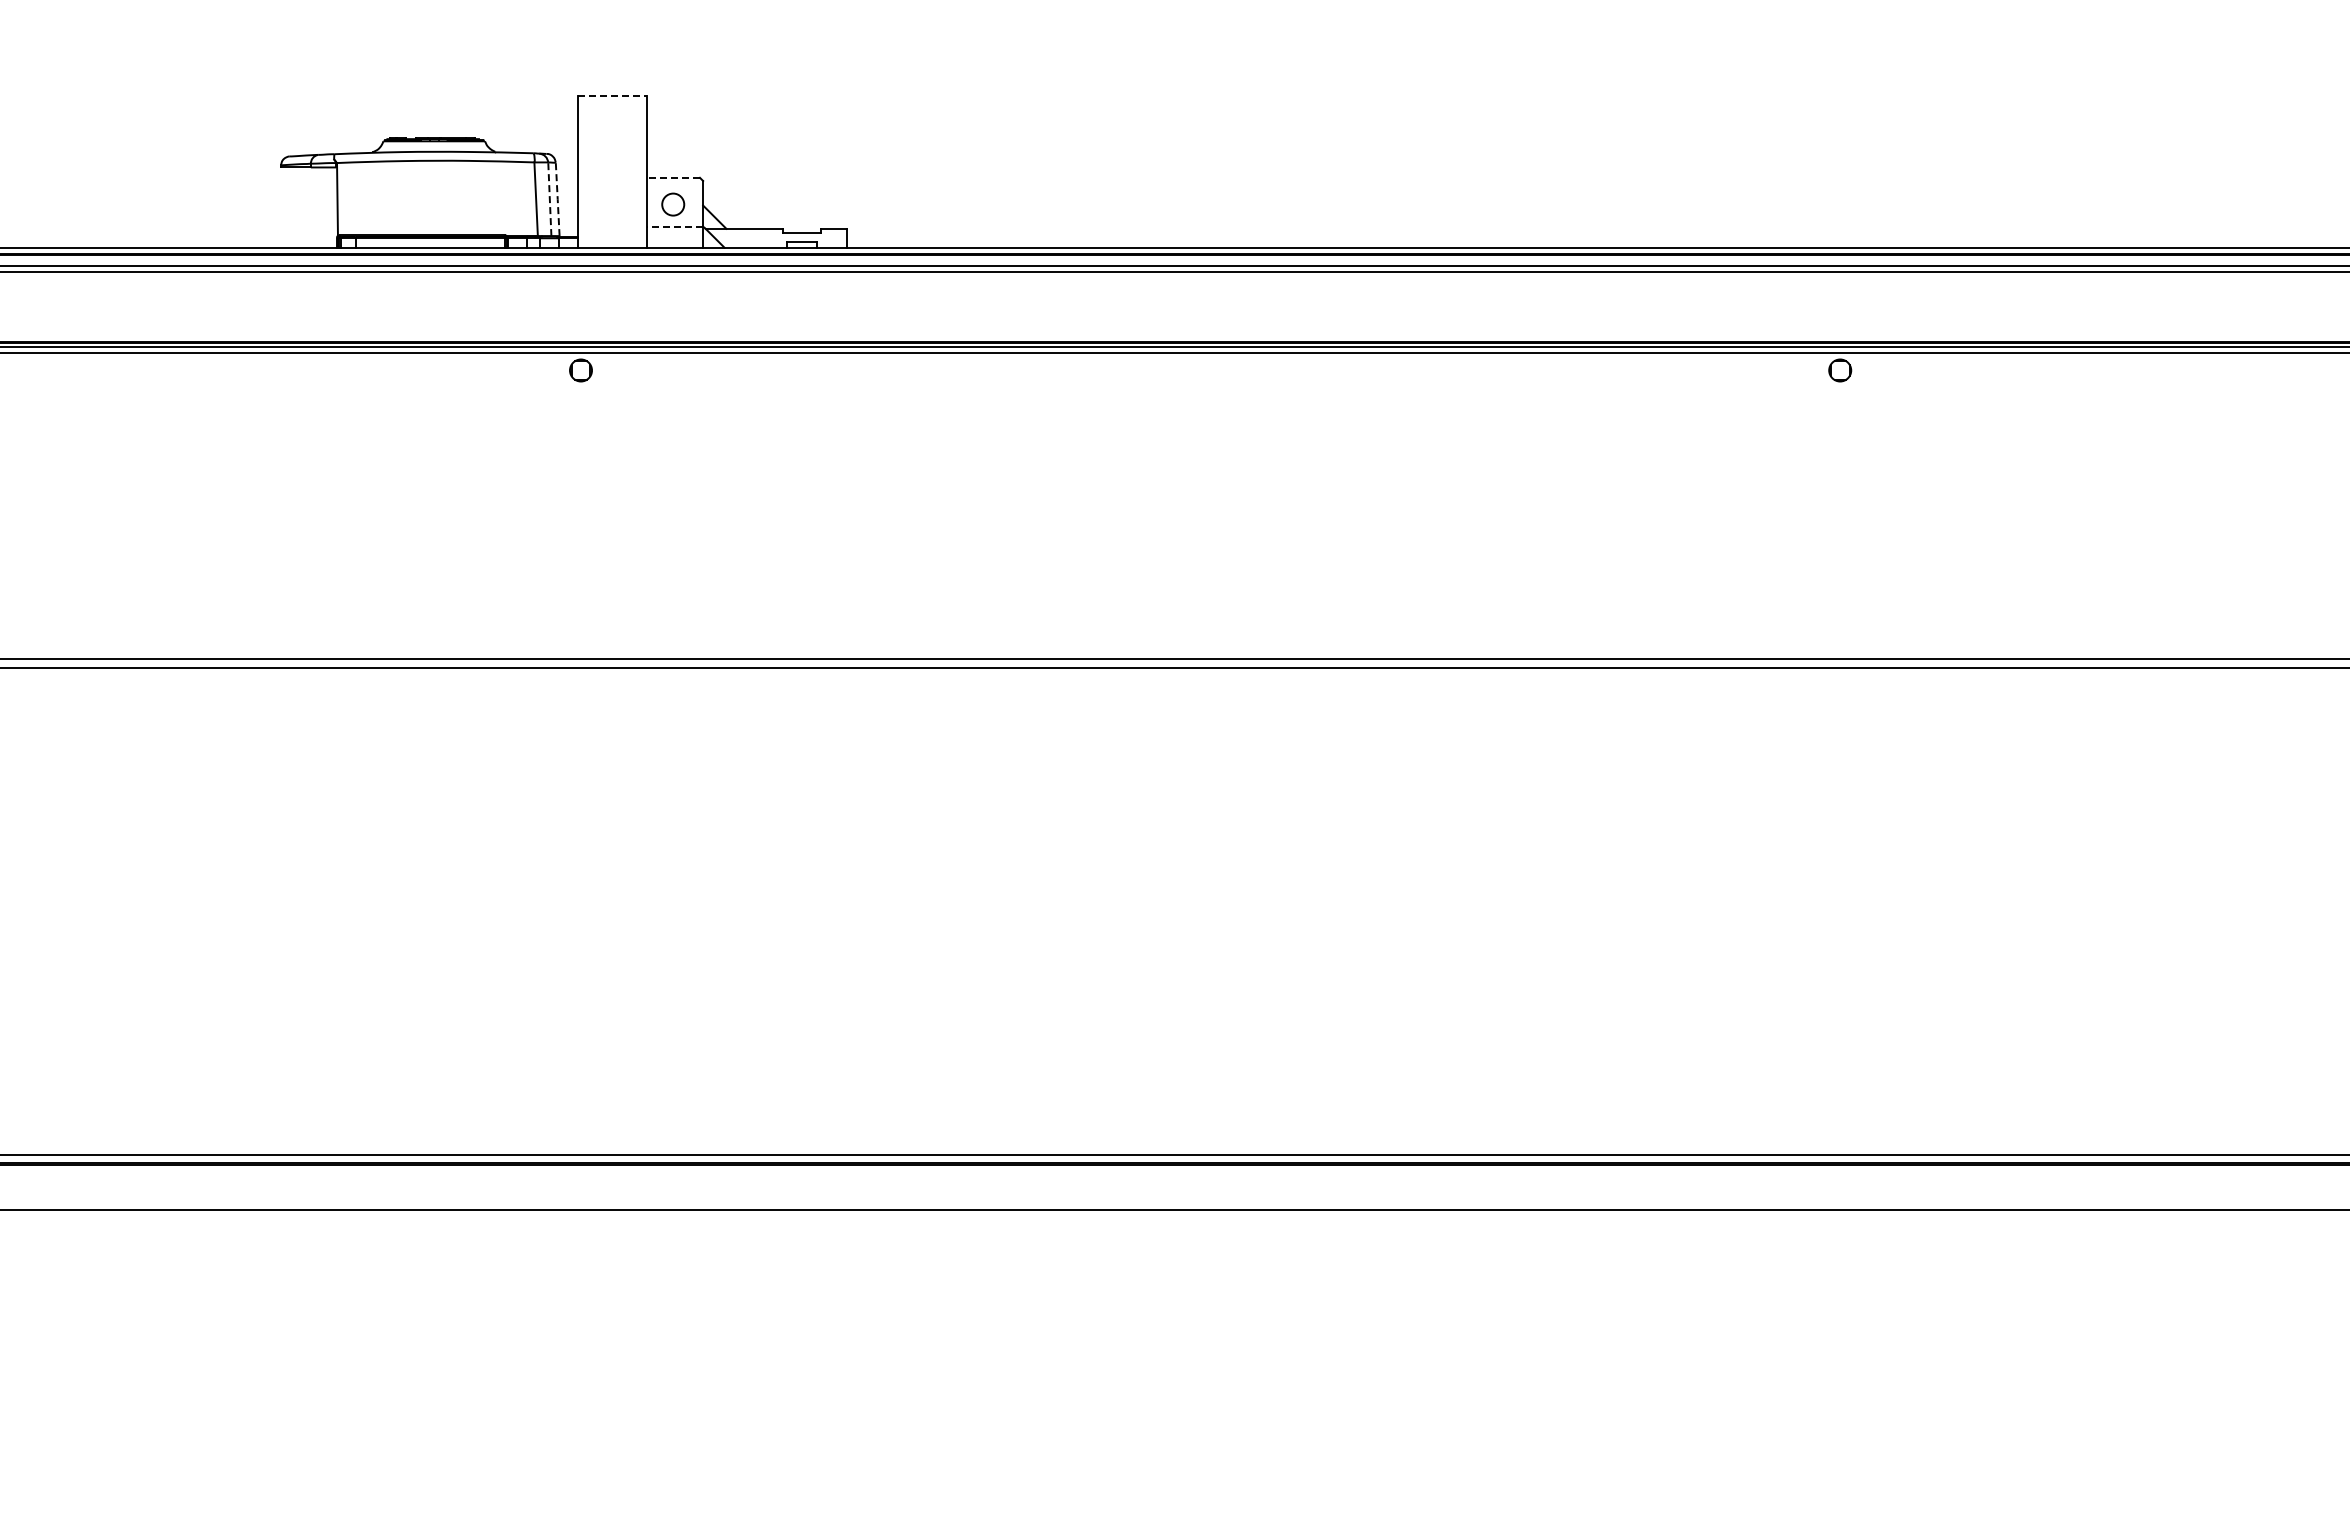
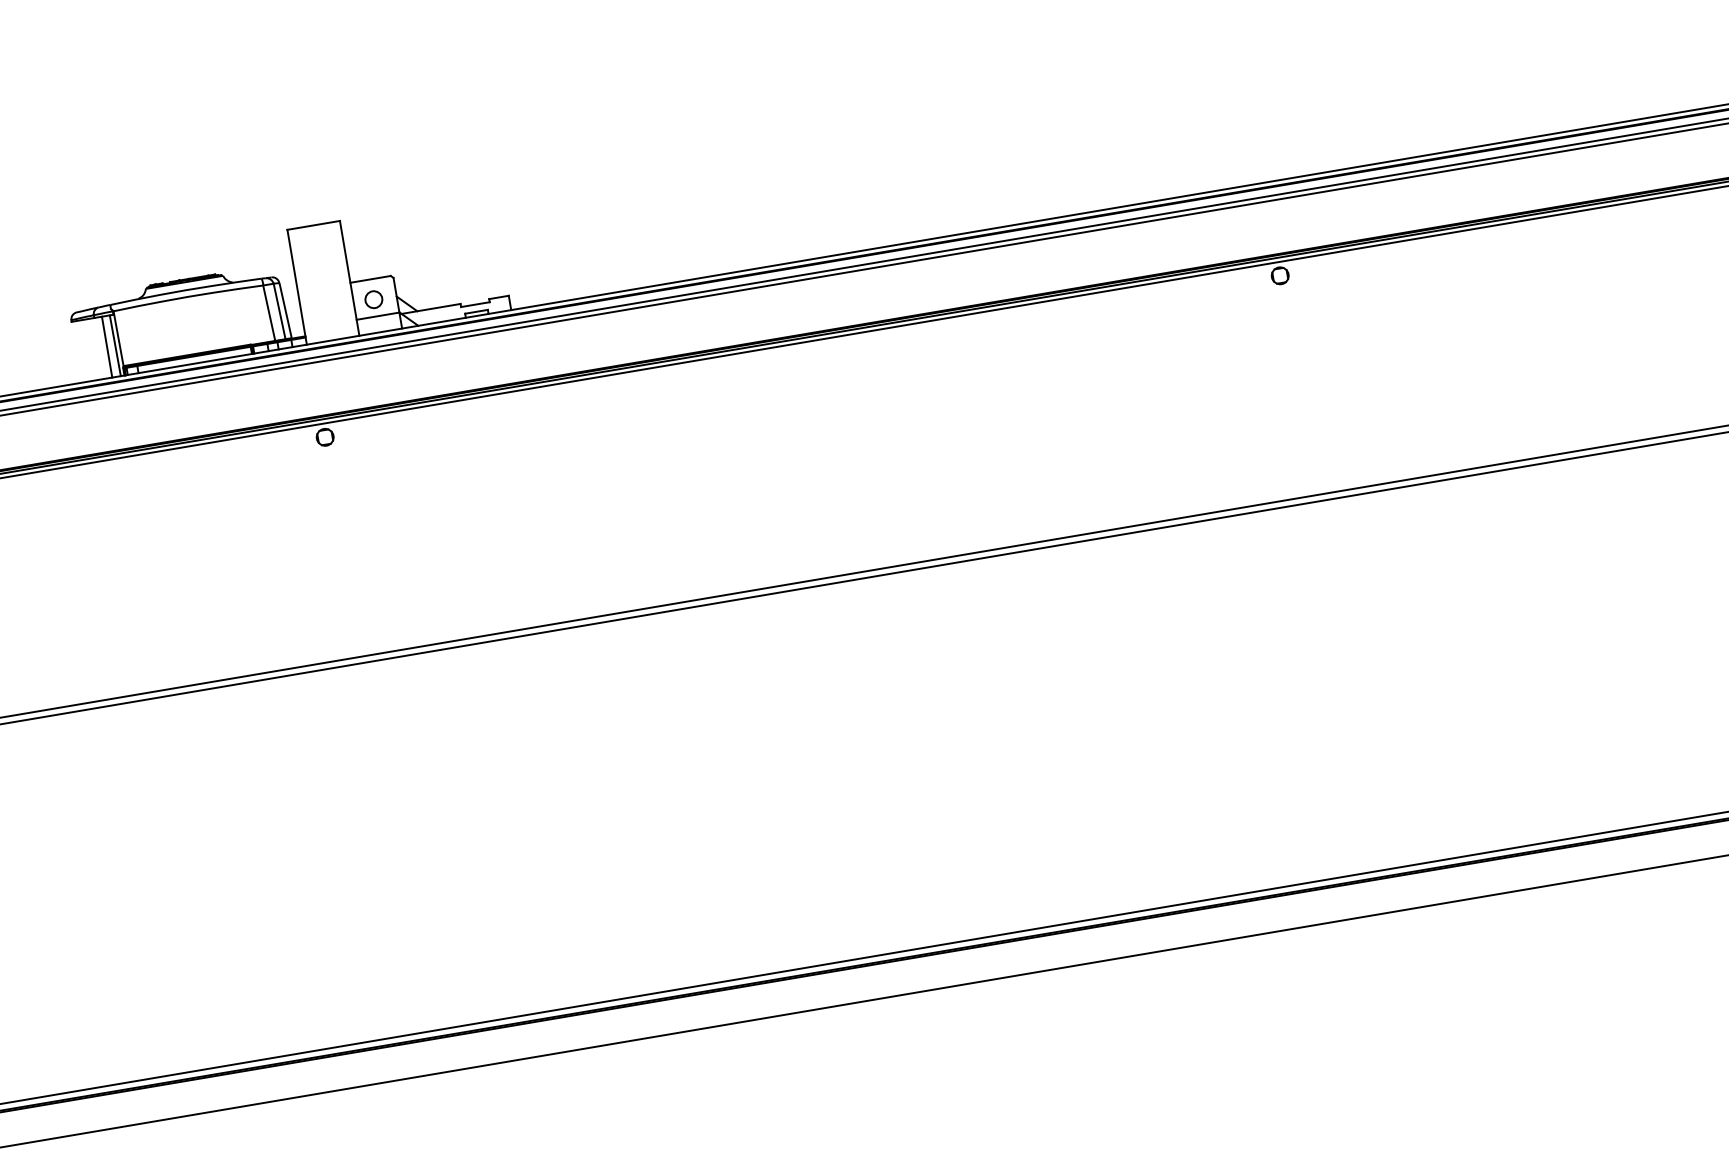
line: (612, 96) -> (313, 225), dashed -> solid
line: (673, 177) -> (370, 279), dashed -> solid
line: (549, 199) -> (279, 311), dashed -> solid
line: (557, 199) -> (285, 310), dashed -> solid
line: (320, 207) -> (106, 347), added
line: (331, 207) -> (115, 345), added
line: (674, 226) -> (377, 316), dashed -> solid

